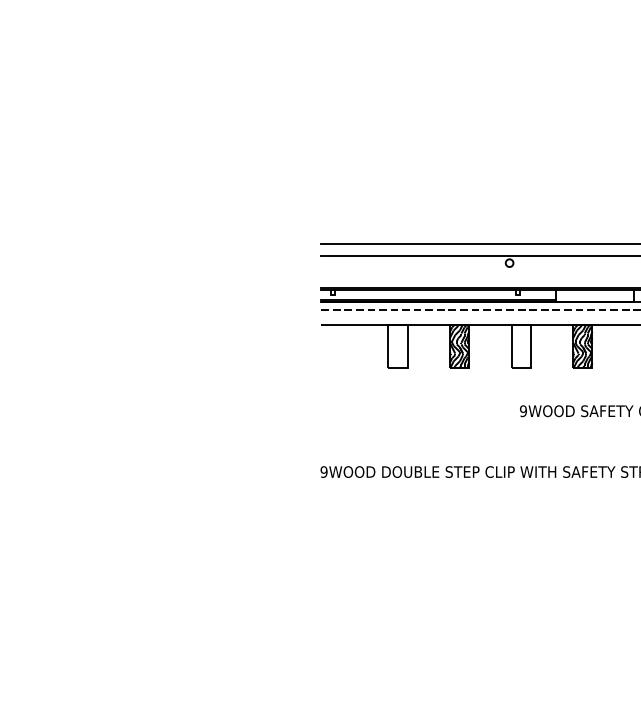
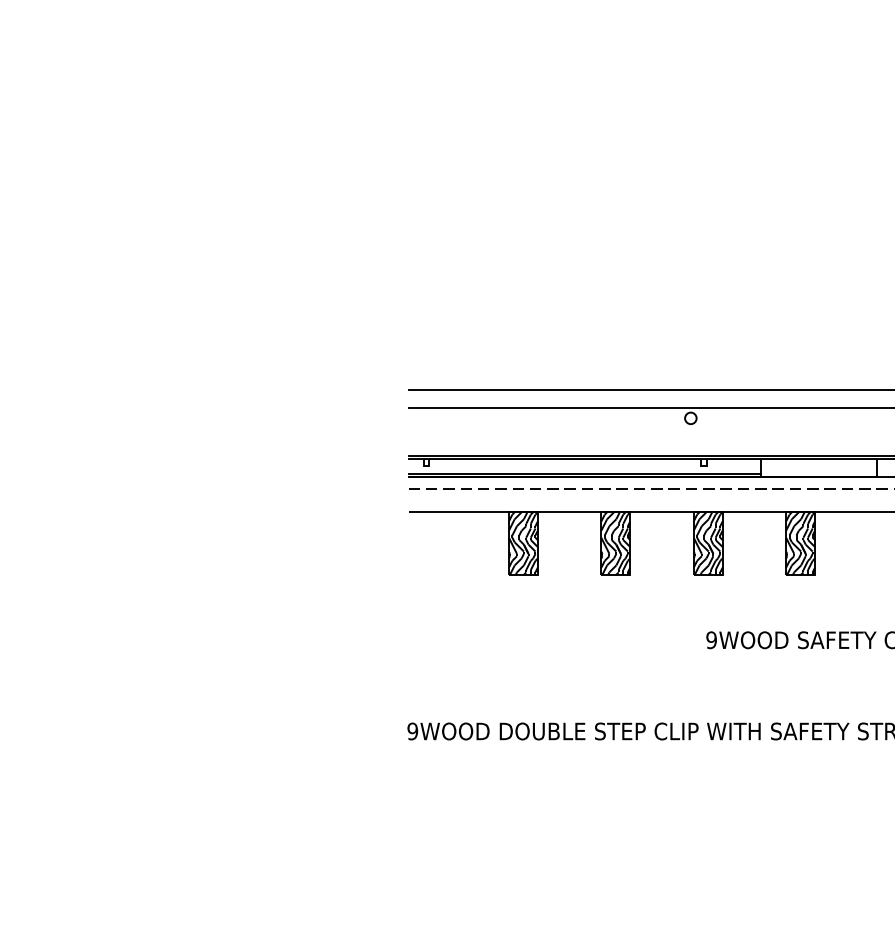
hatch: (397, 346) -> (522, 543), added
hatch: (520, 346) -> (707, 543), added

